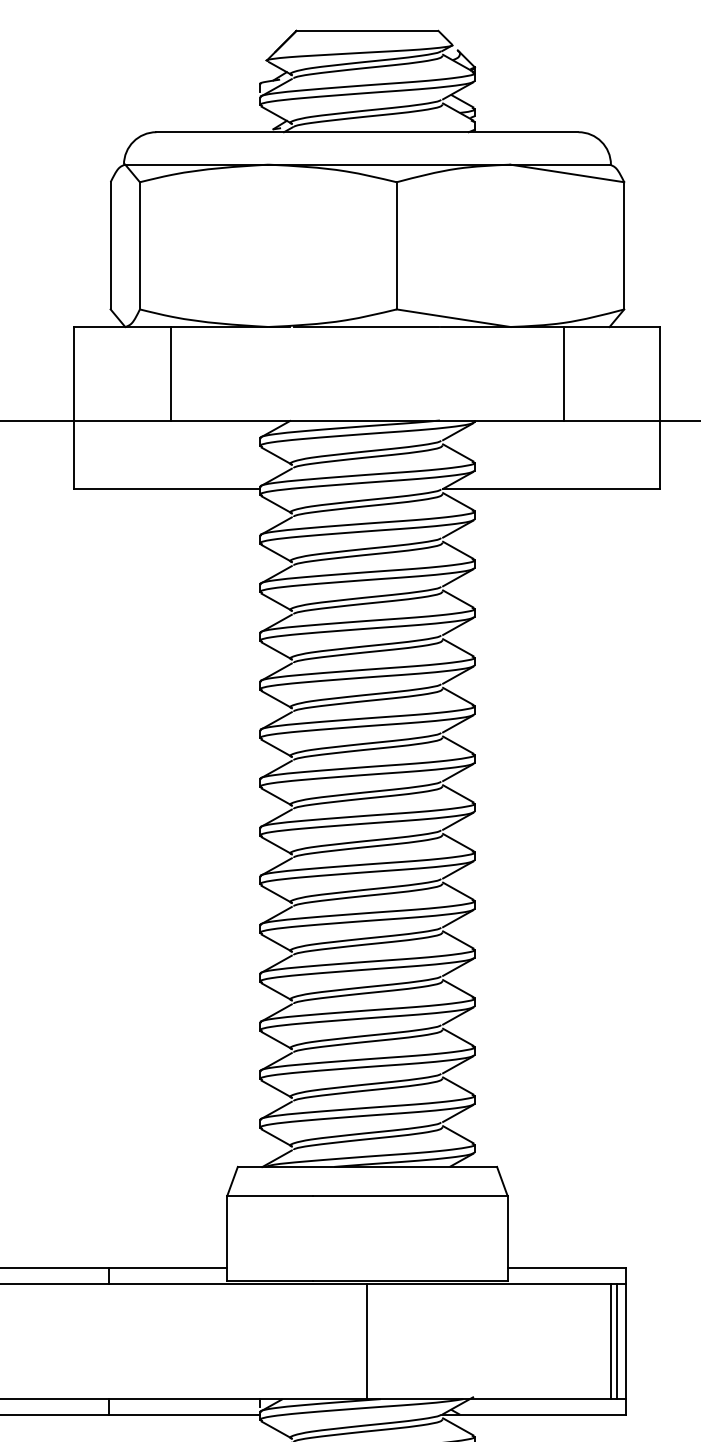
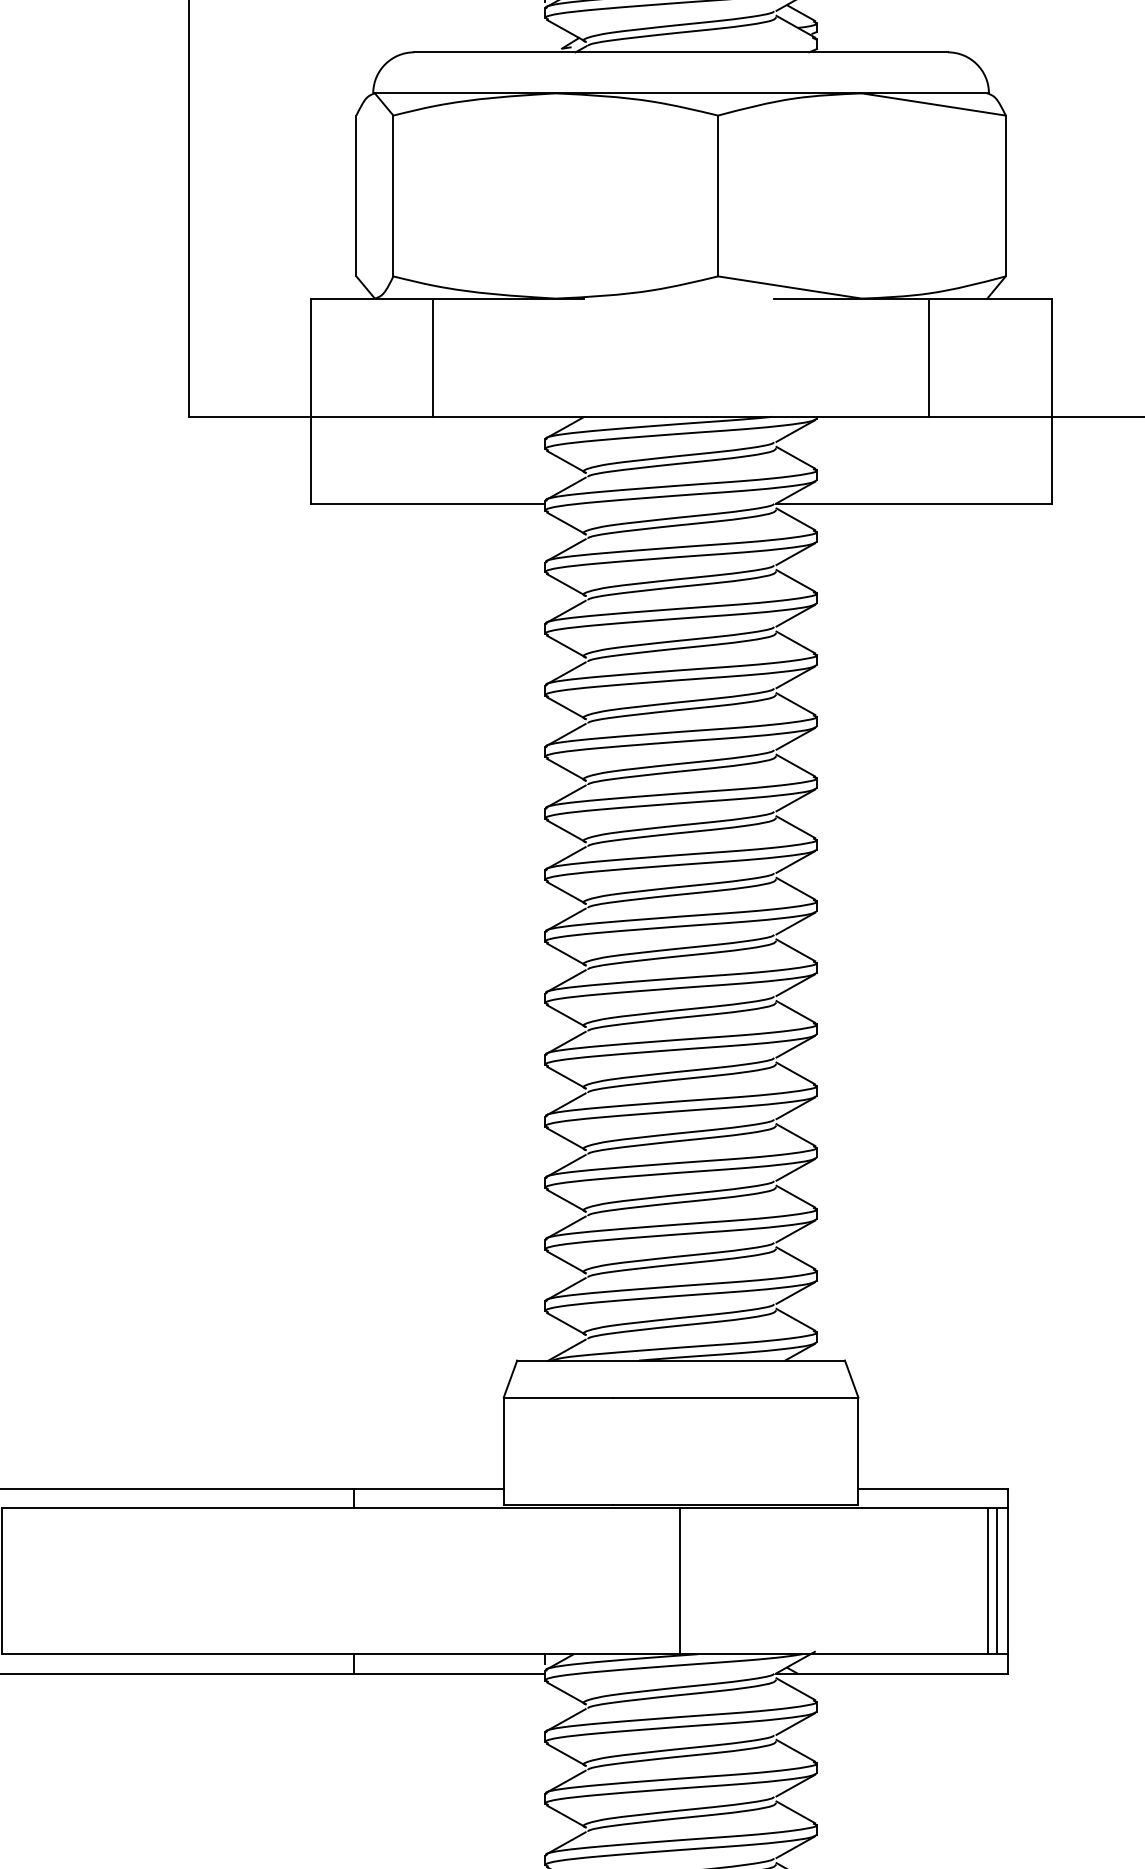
line: (366, 326) -> (679, 298), removed

